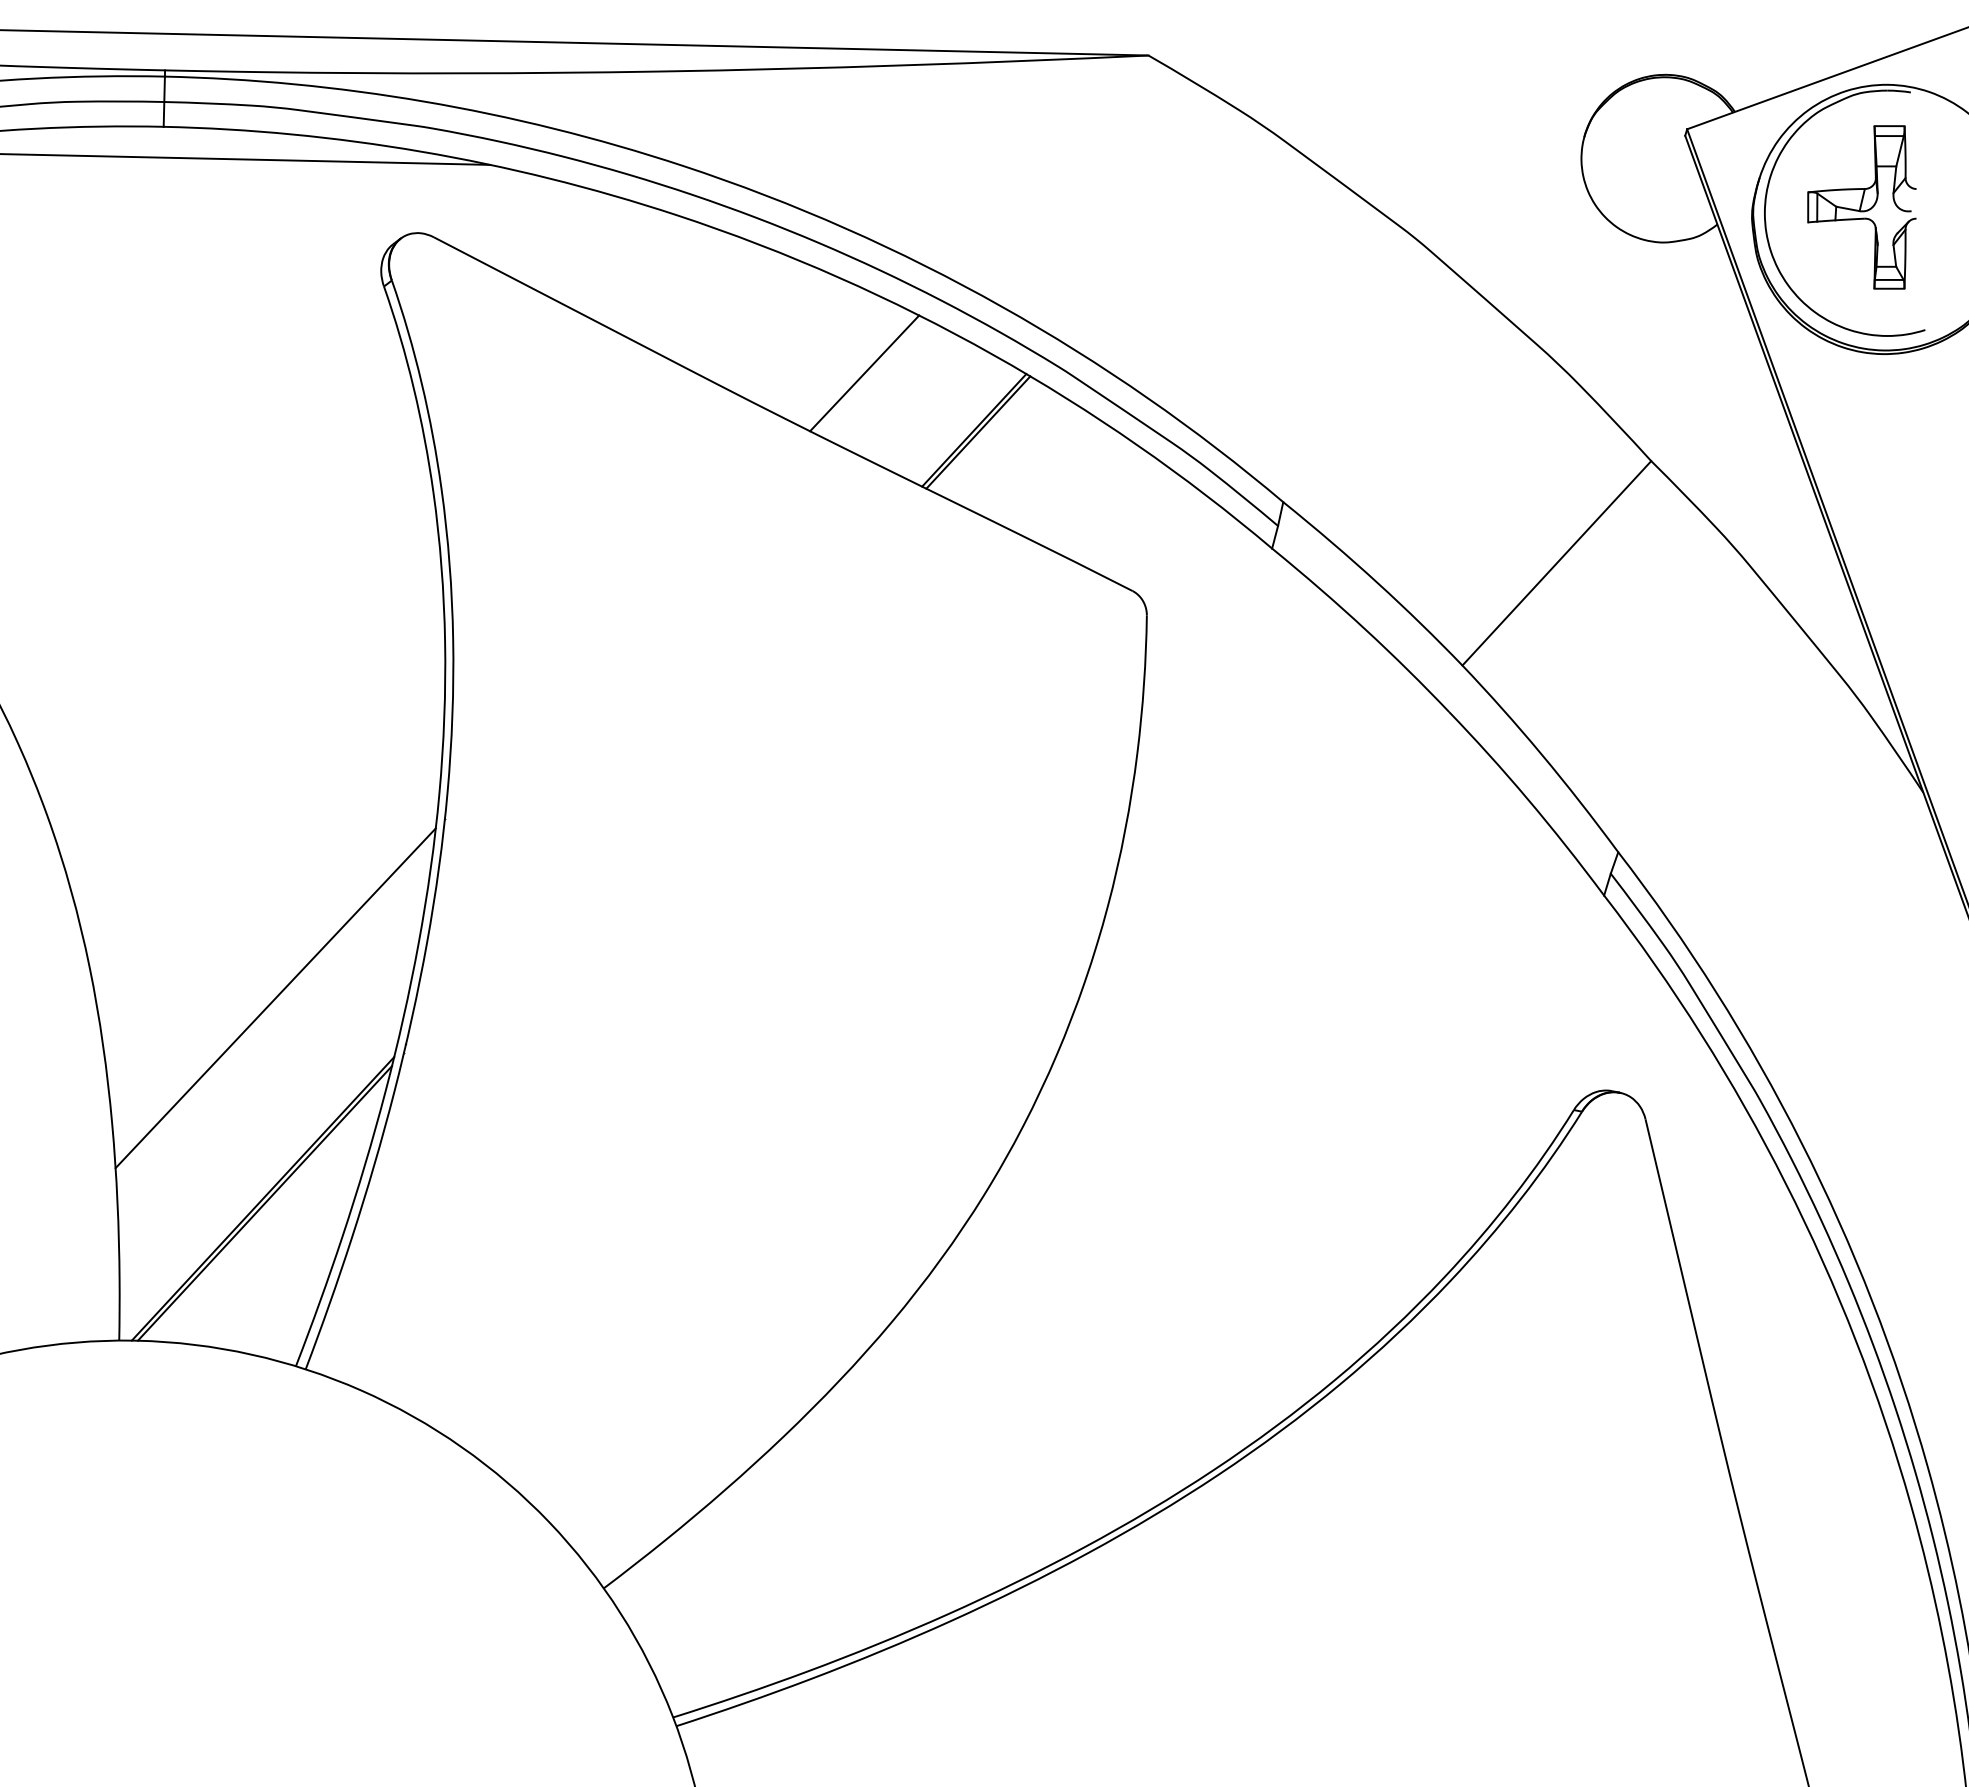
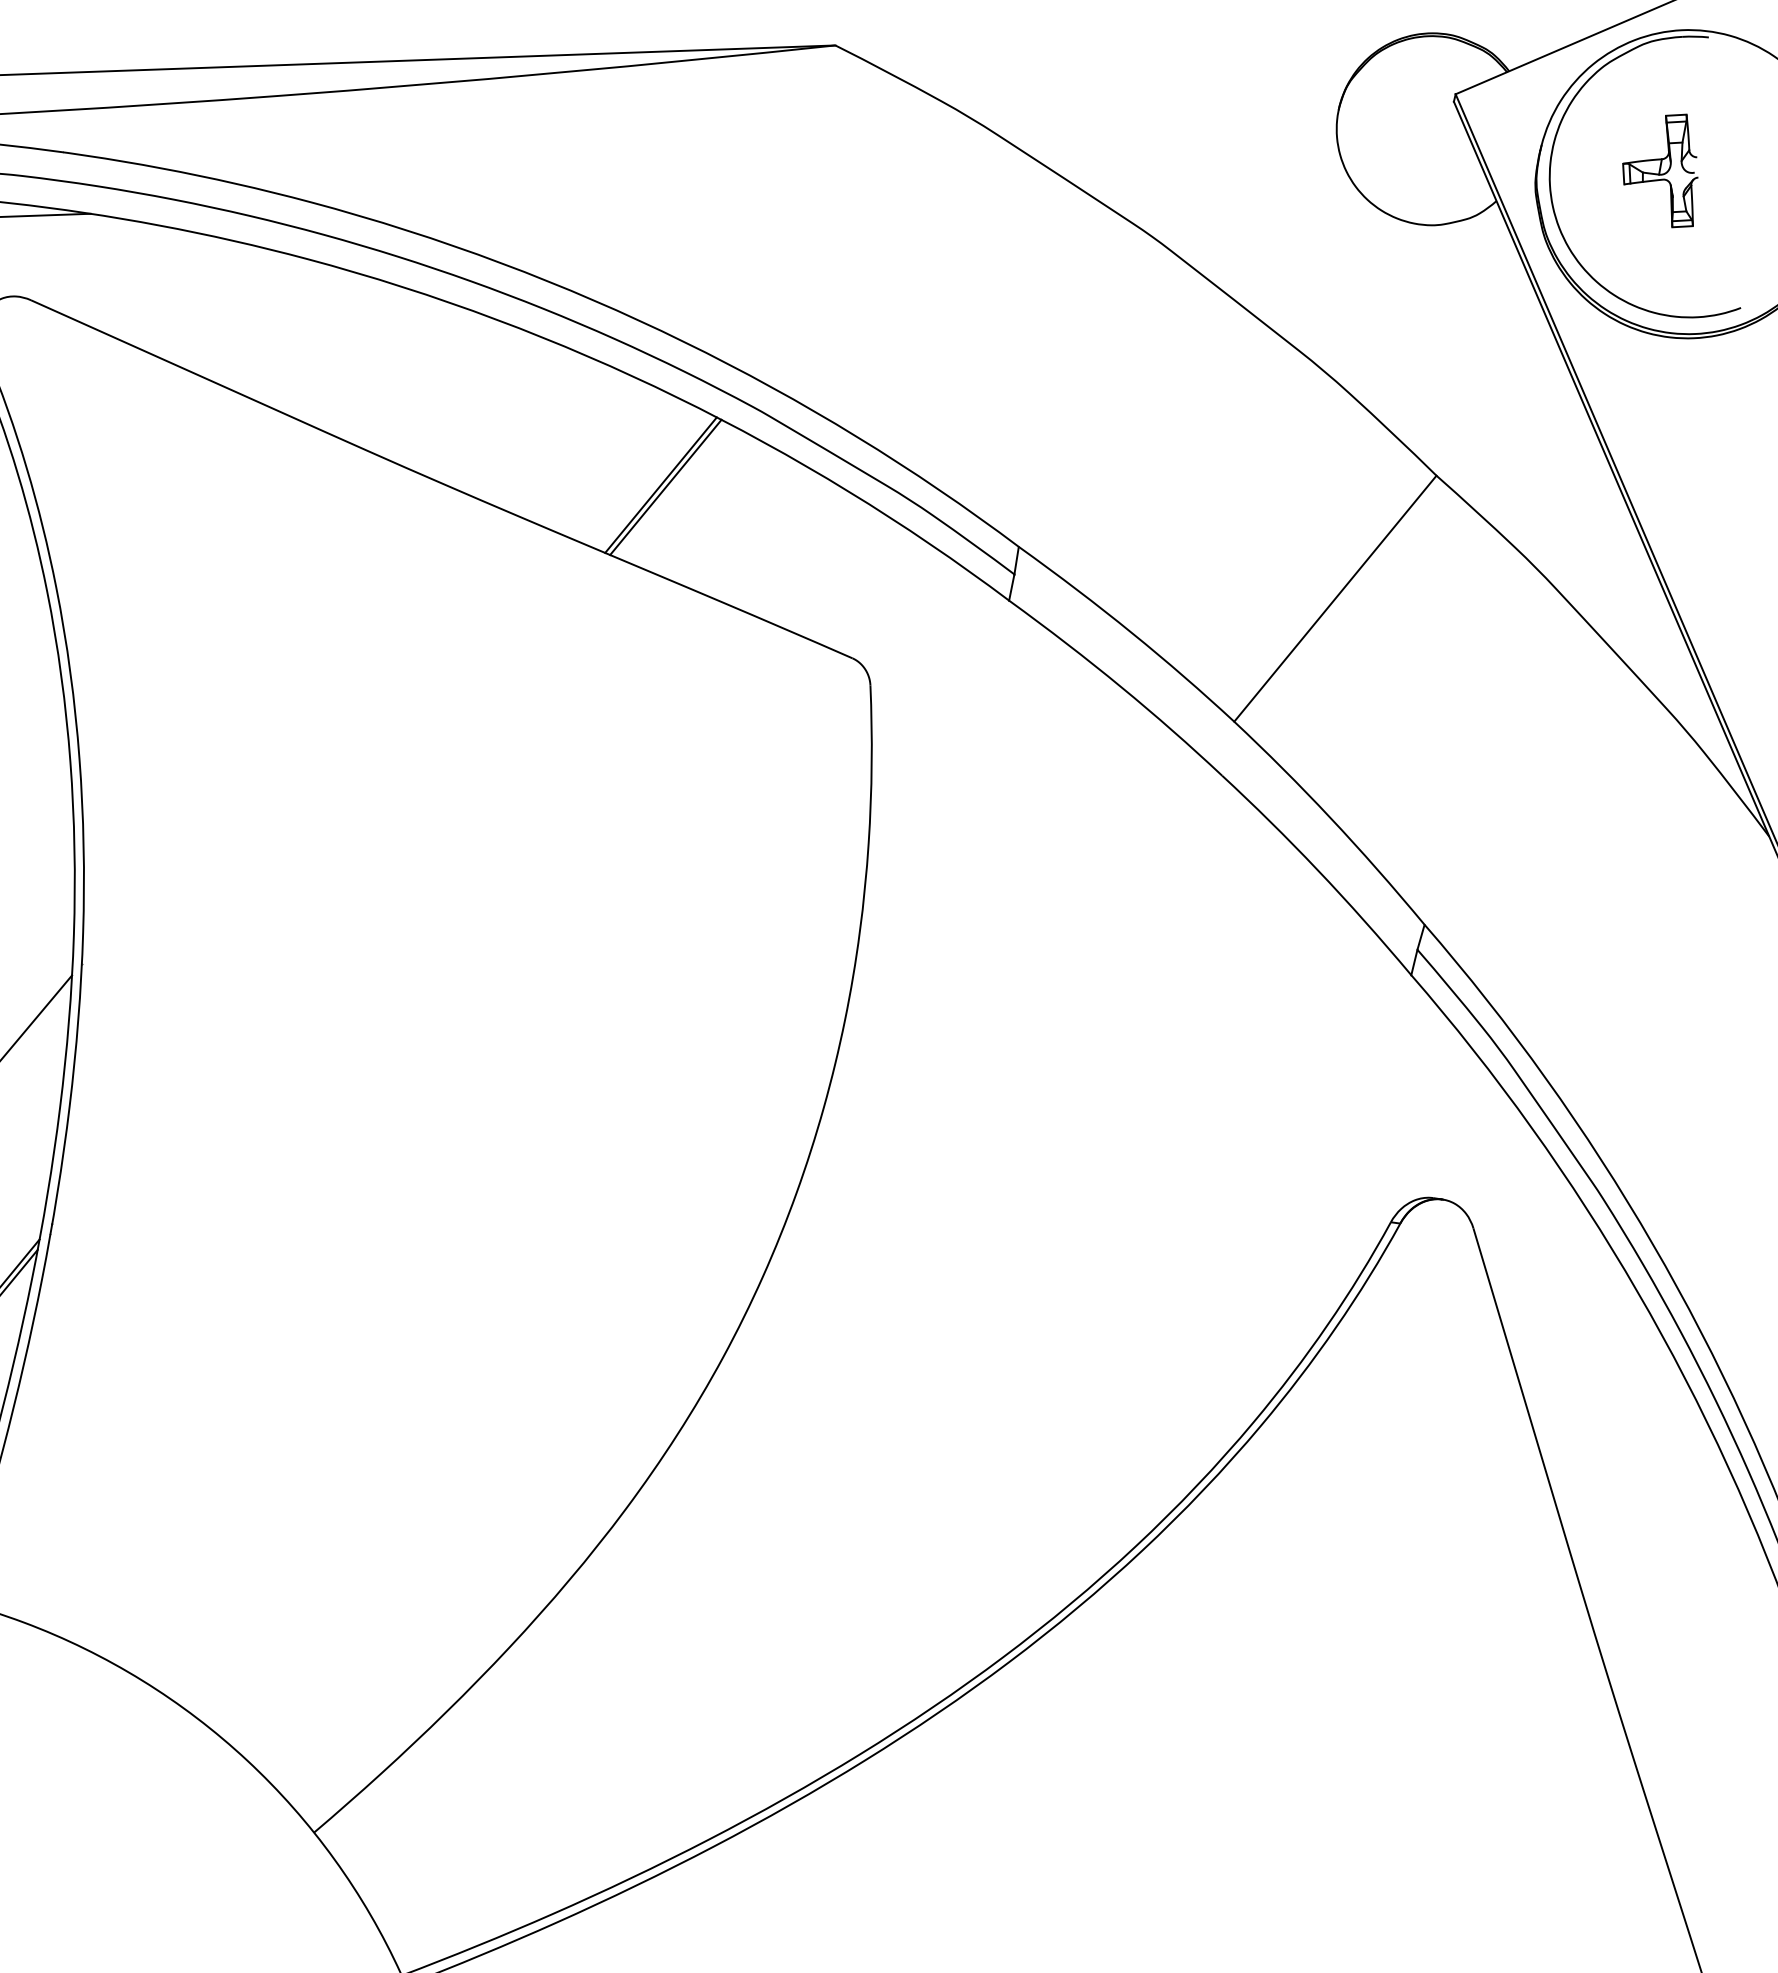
part: (1861, 207) -> (1660, 172), size x0.6
line: (864, 373) -> (531, 427), removed

